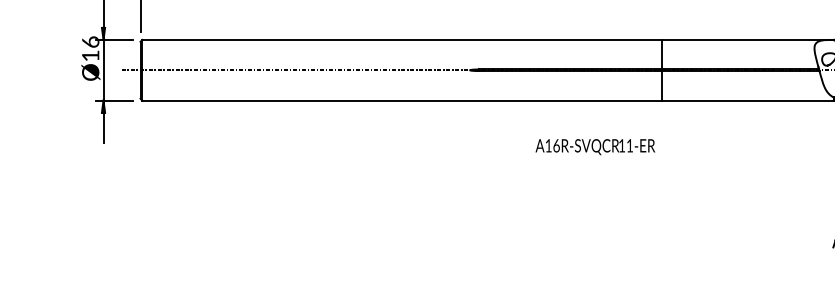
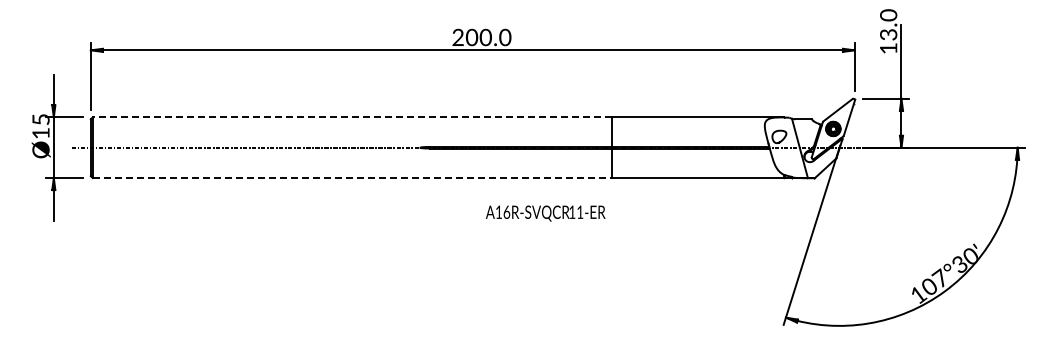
line: (402, 40) -> (352, 117), solid -> dashed
text: (90, 42) -> (40, 119), Ø16 -> Ø15
line: (402, 101) -> (352, 178), solid -> dashed
text: (595, 147) -> (545, 213), moved

